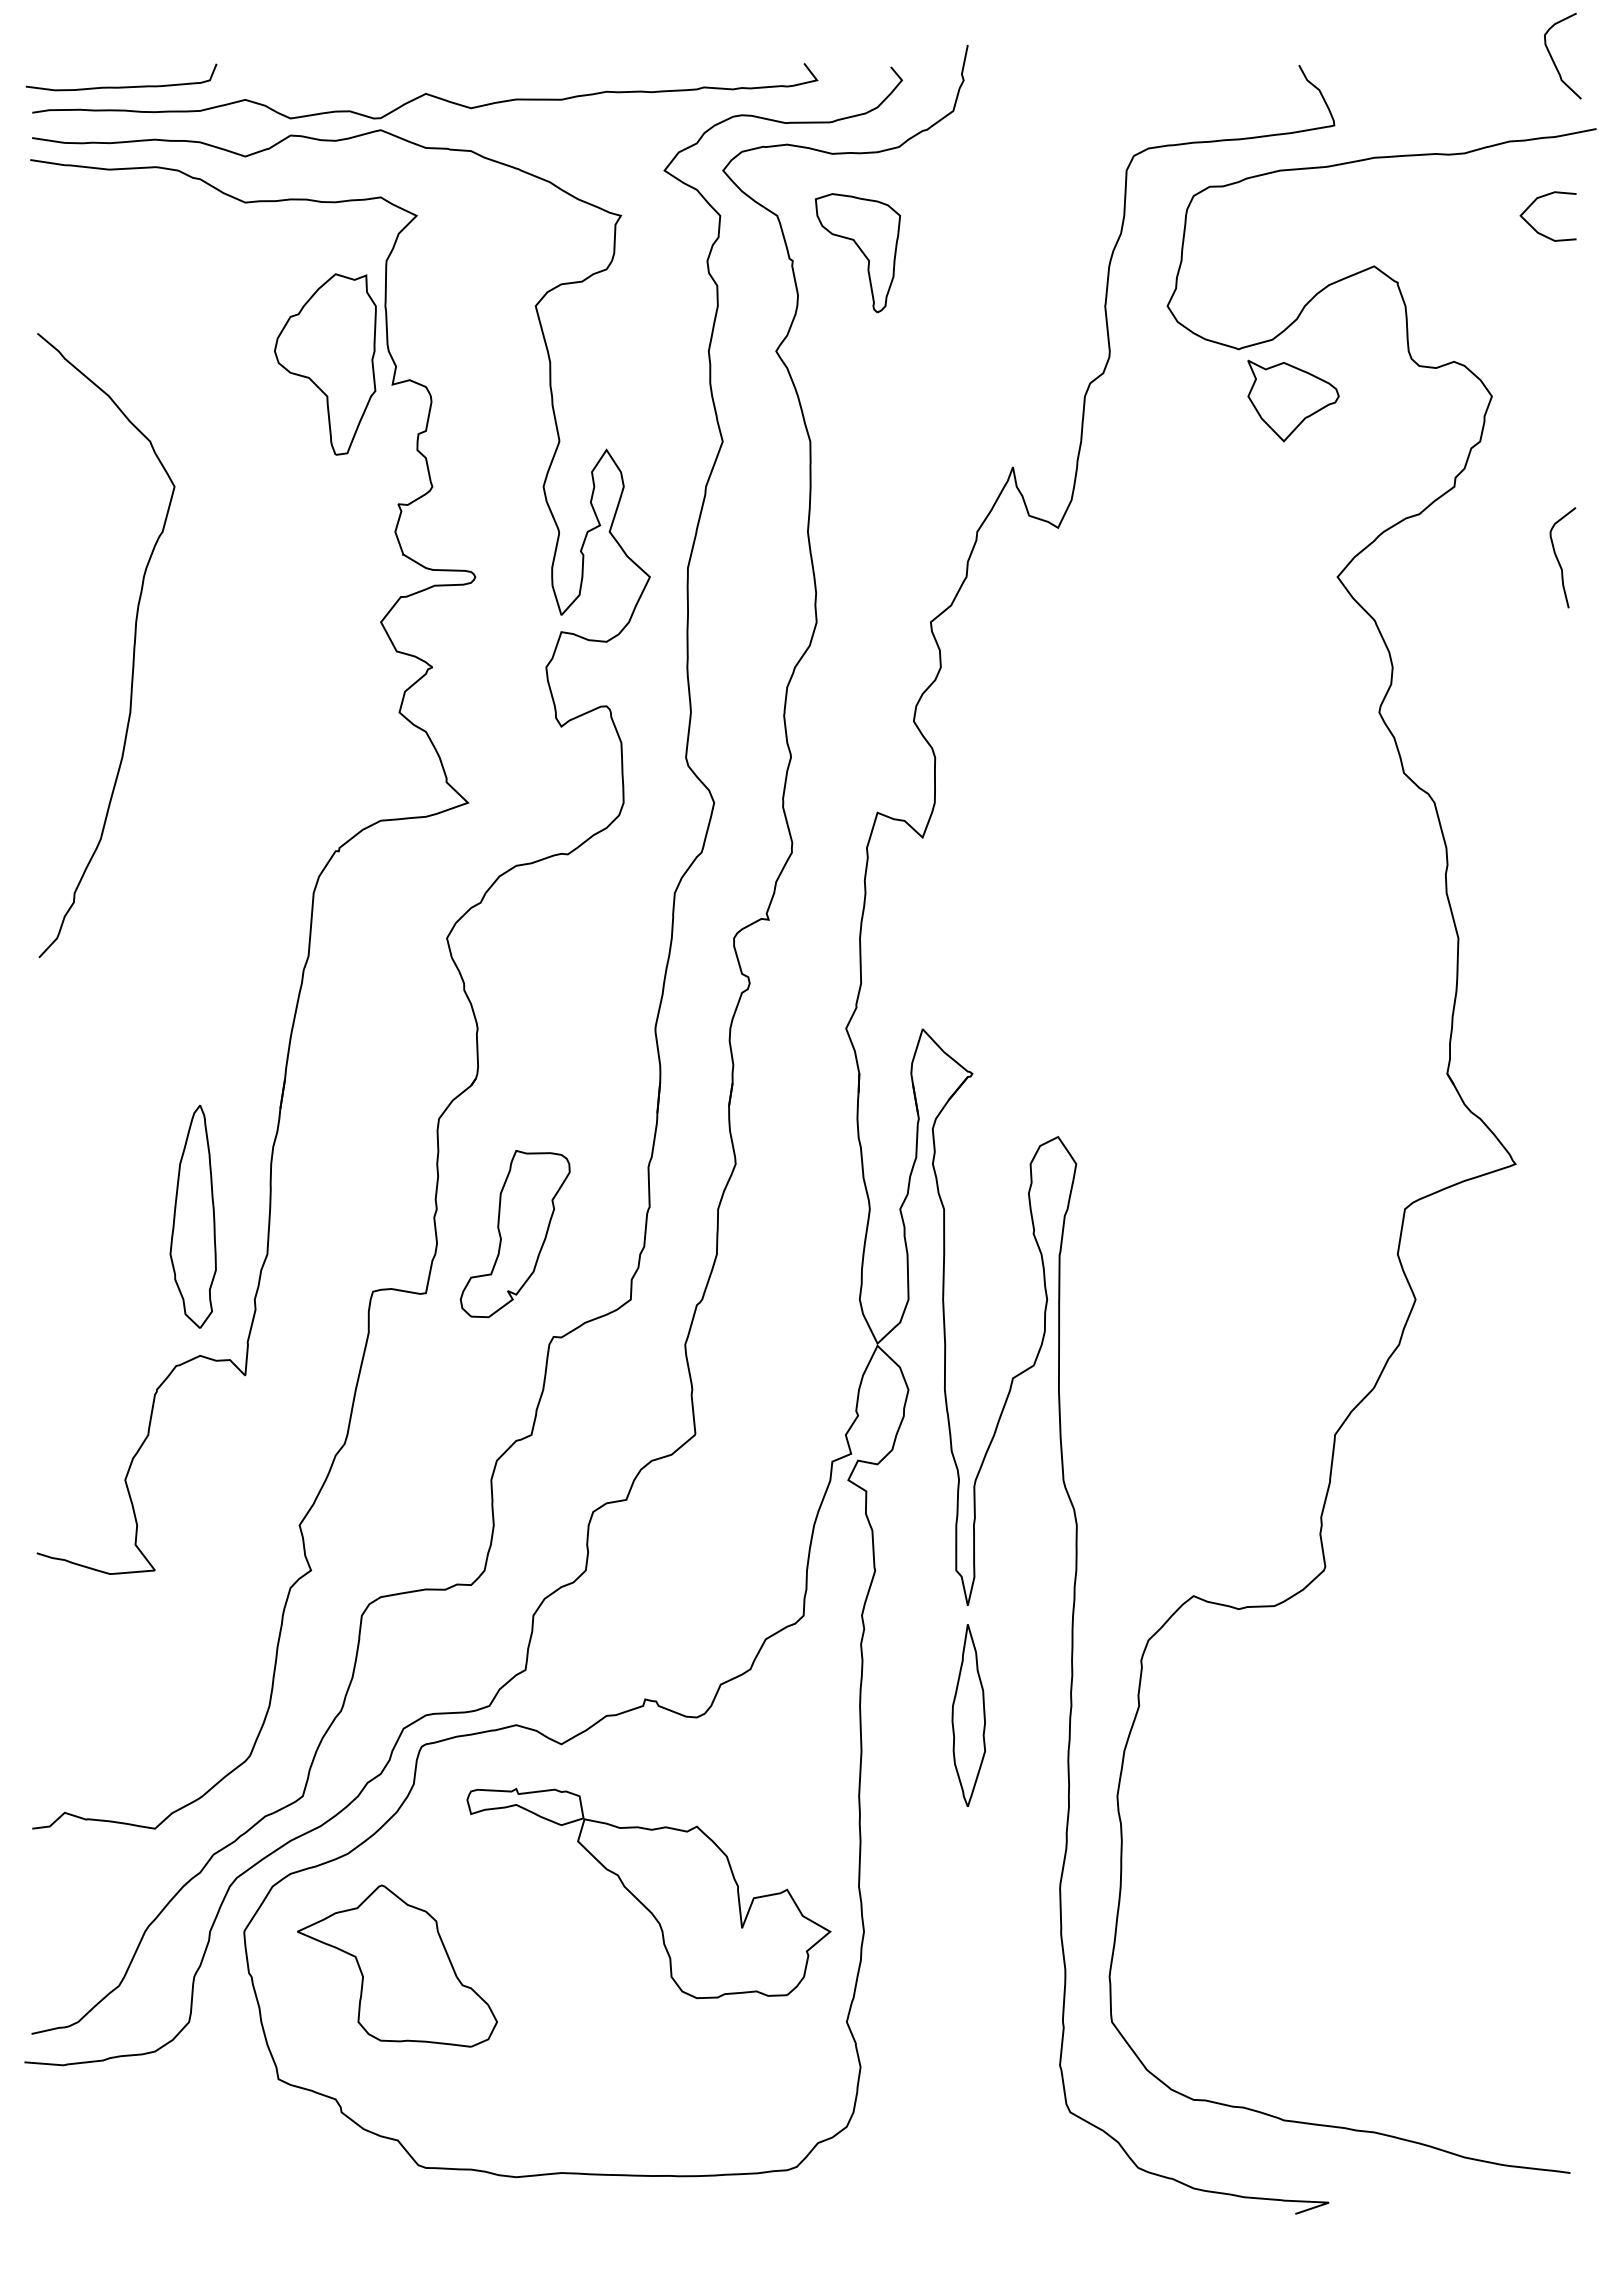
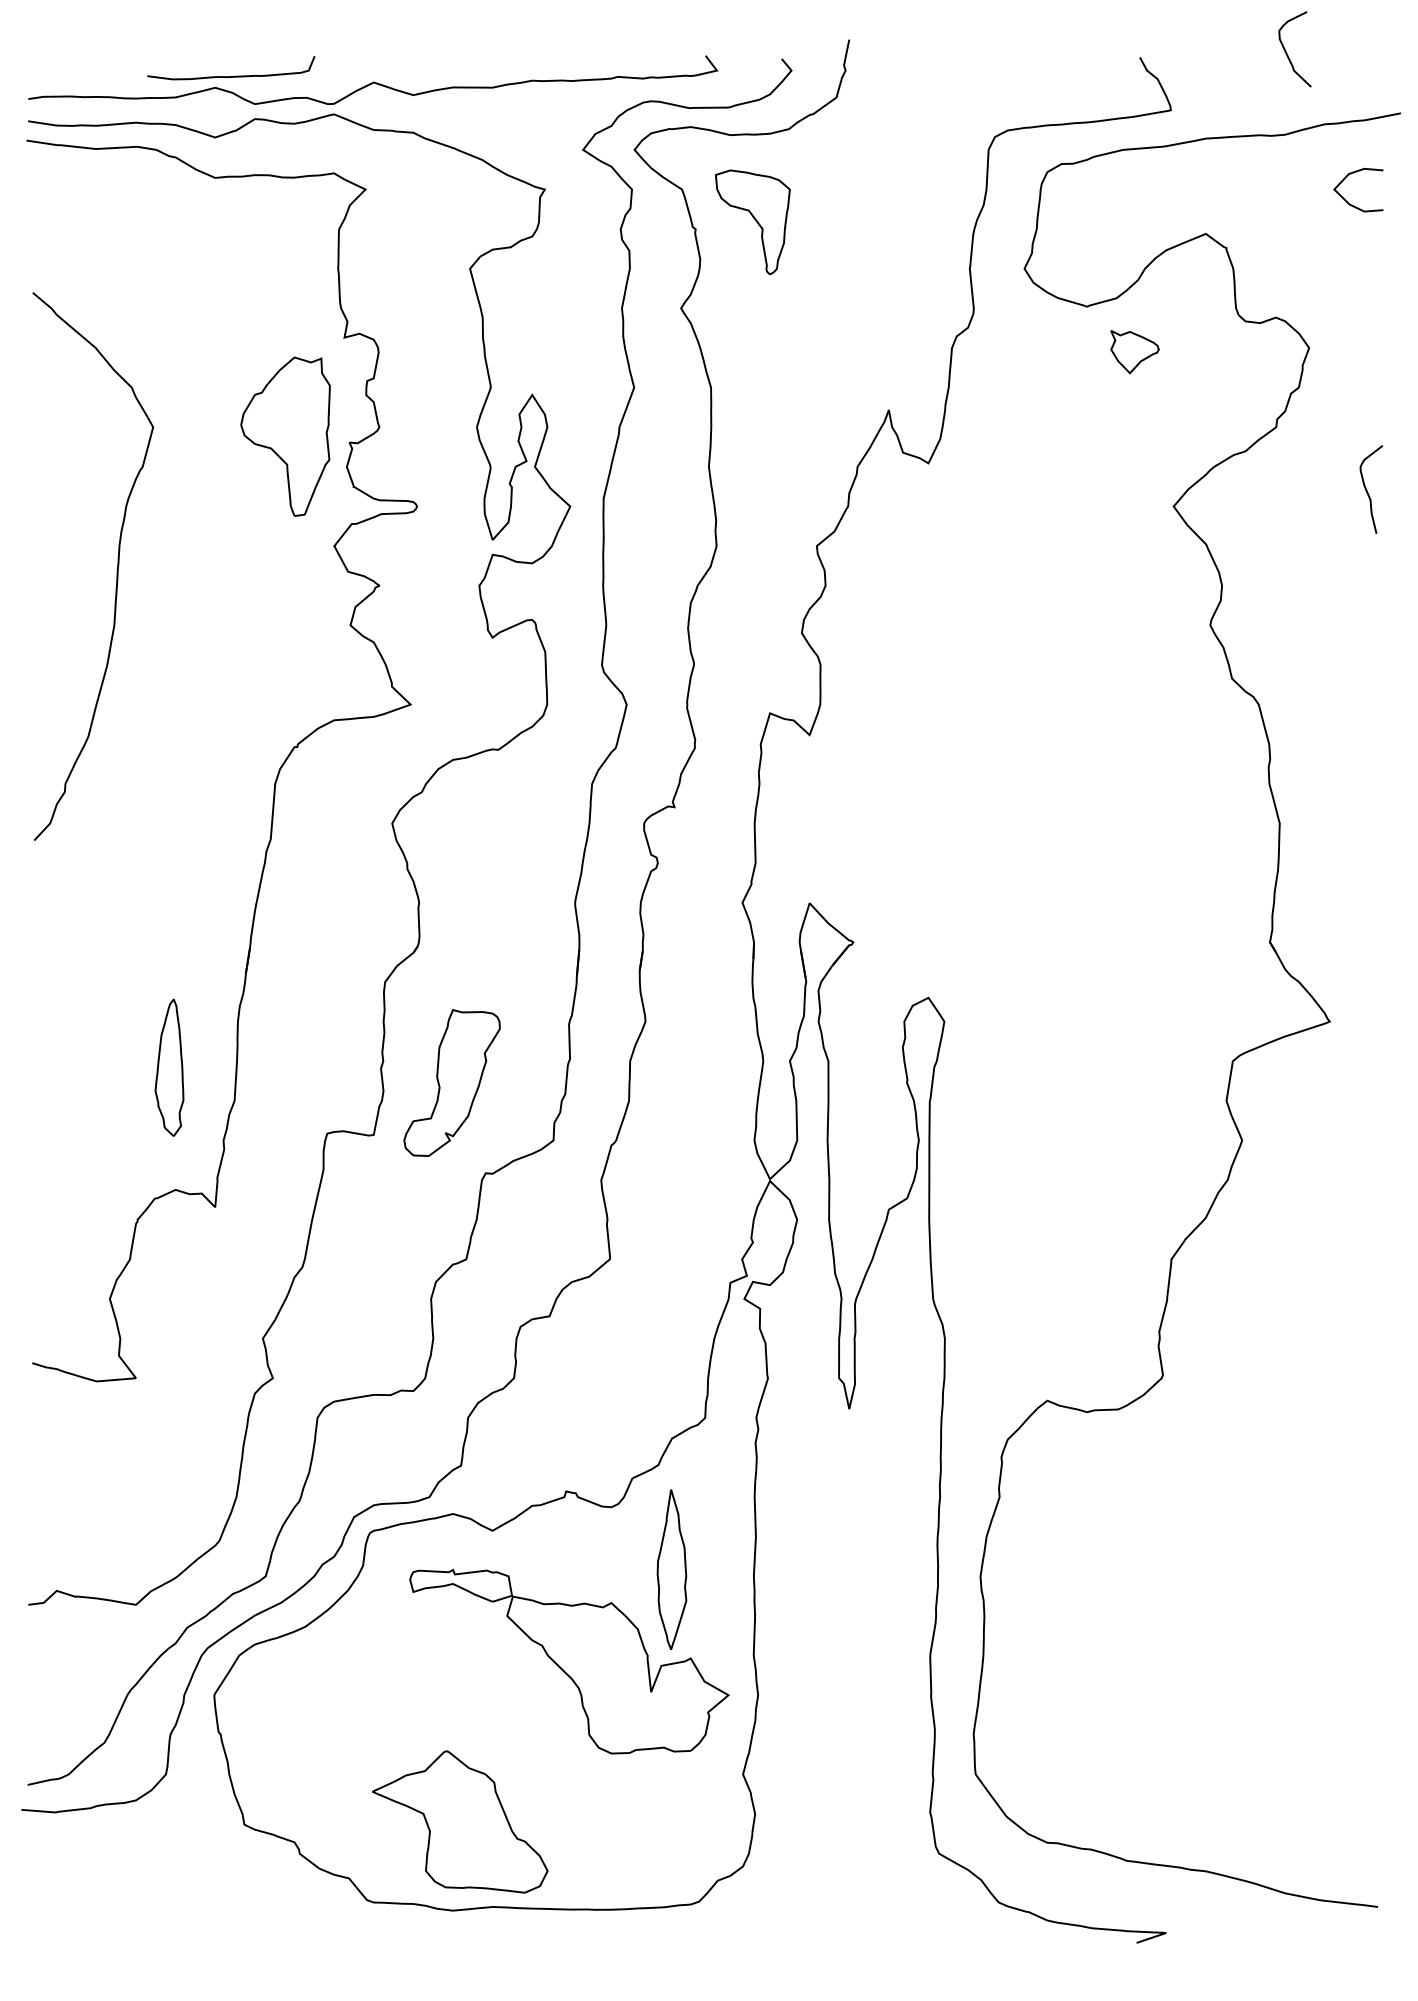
curve: (1553, 59) -> (1286, 52), moved
curve: (121, 86) -> (231, 76), moved
part: (325, 364) -> (285, 436), moved
part: (1293, 400) -> (1135, 351), size x0.6
part: (192, 1216) -> (168, 1067), size x0.7
part: (968, 1715) -> (671, 1569), moved
part: (397, 1965) -> (460, 1821), moved

